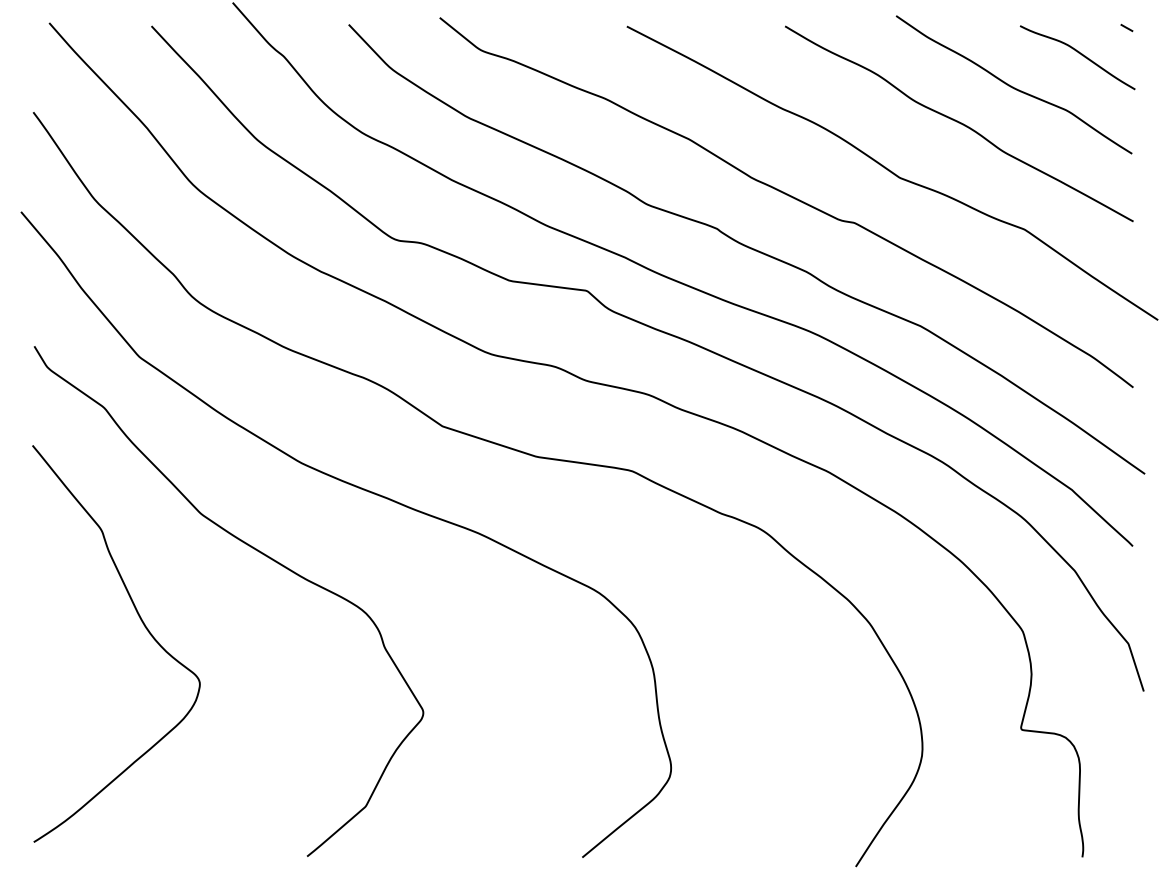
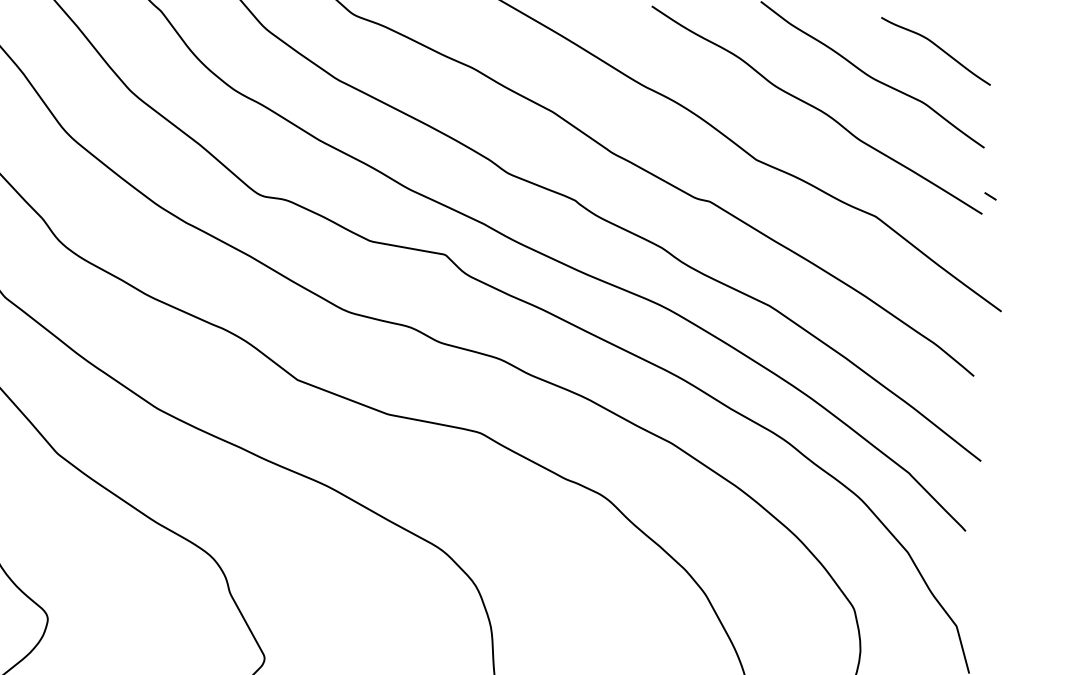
line: (1126, 27) -> (990, 195), moved

